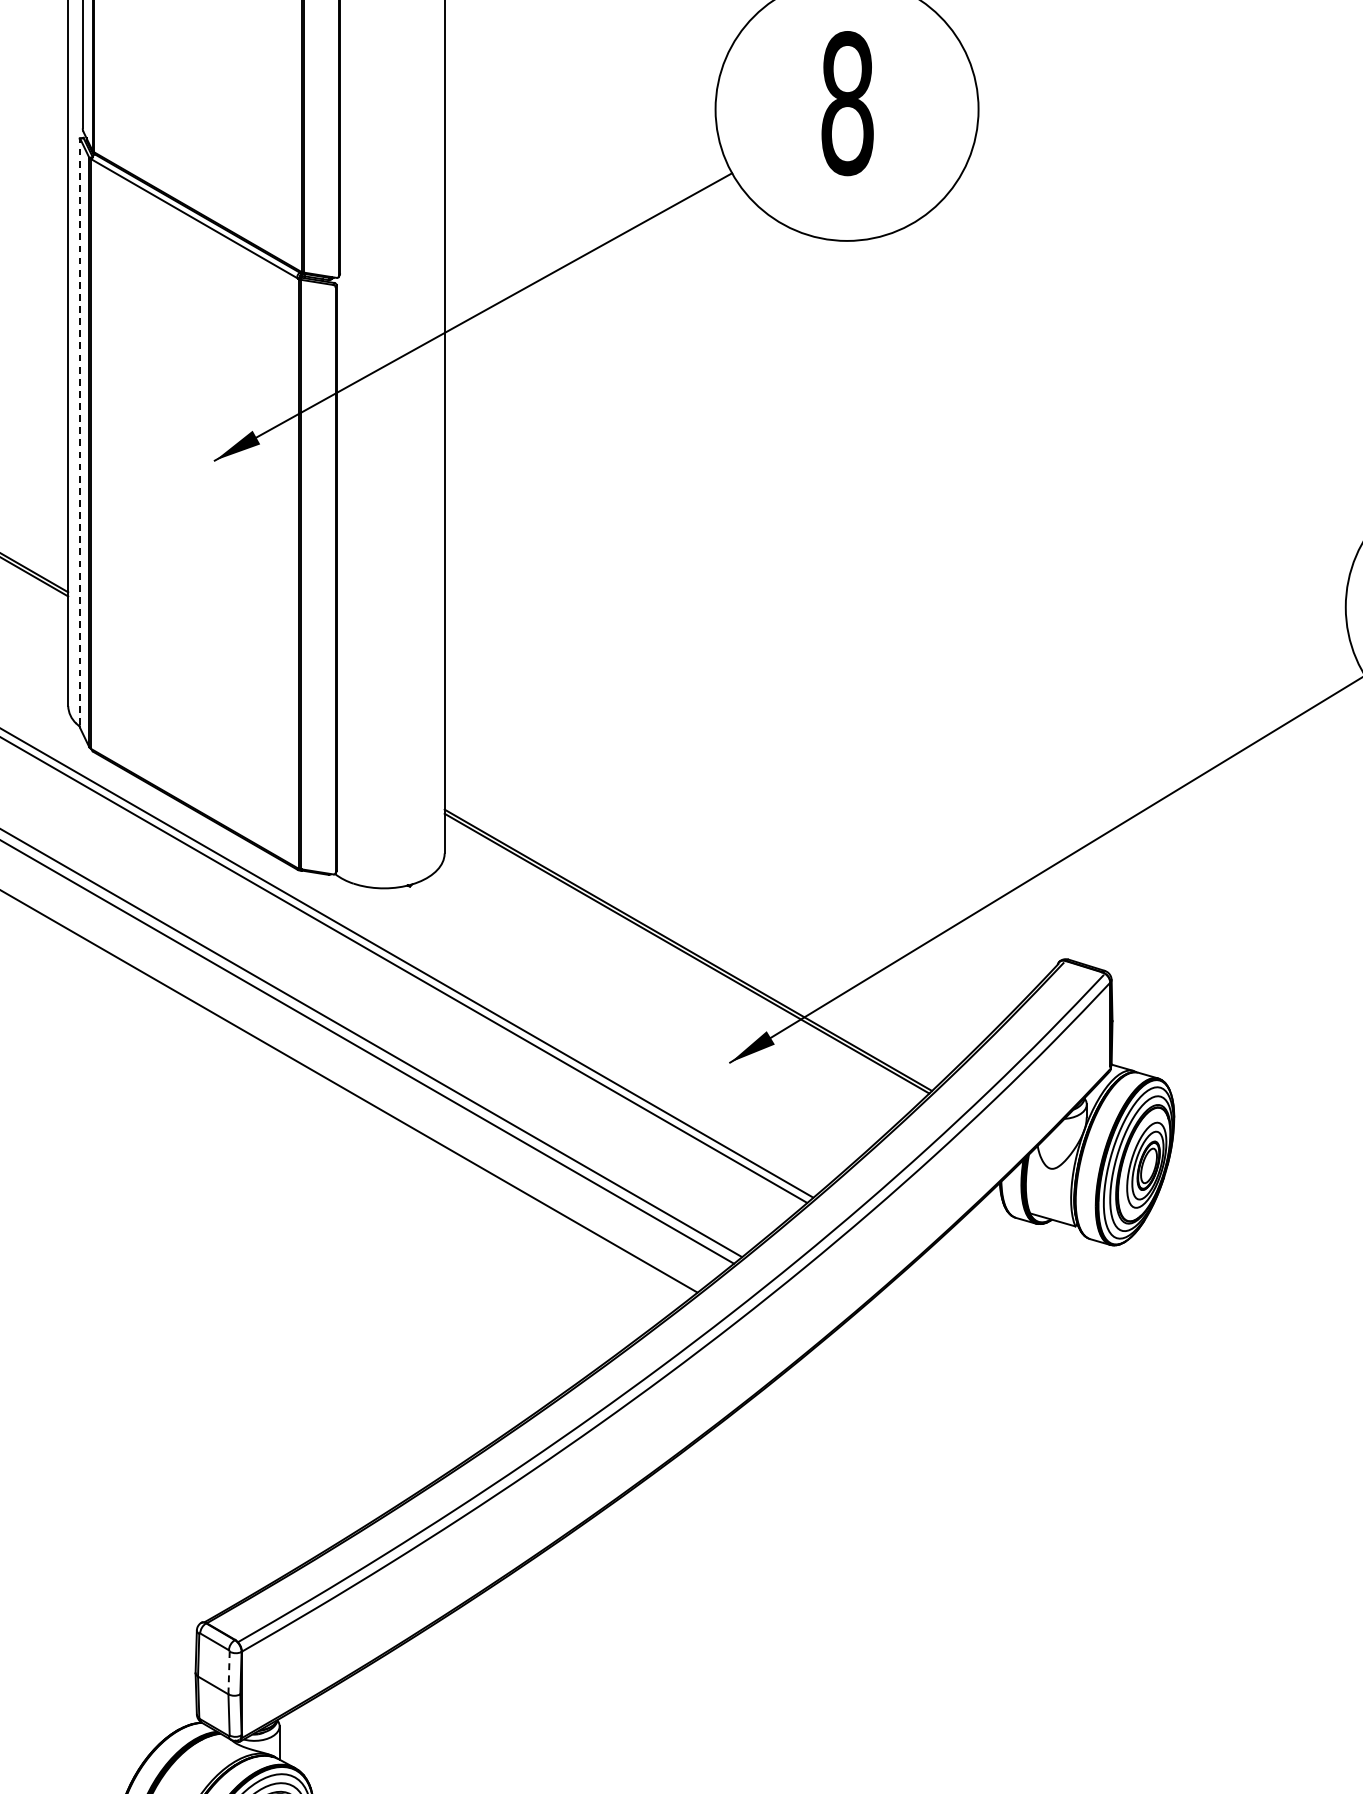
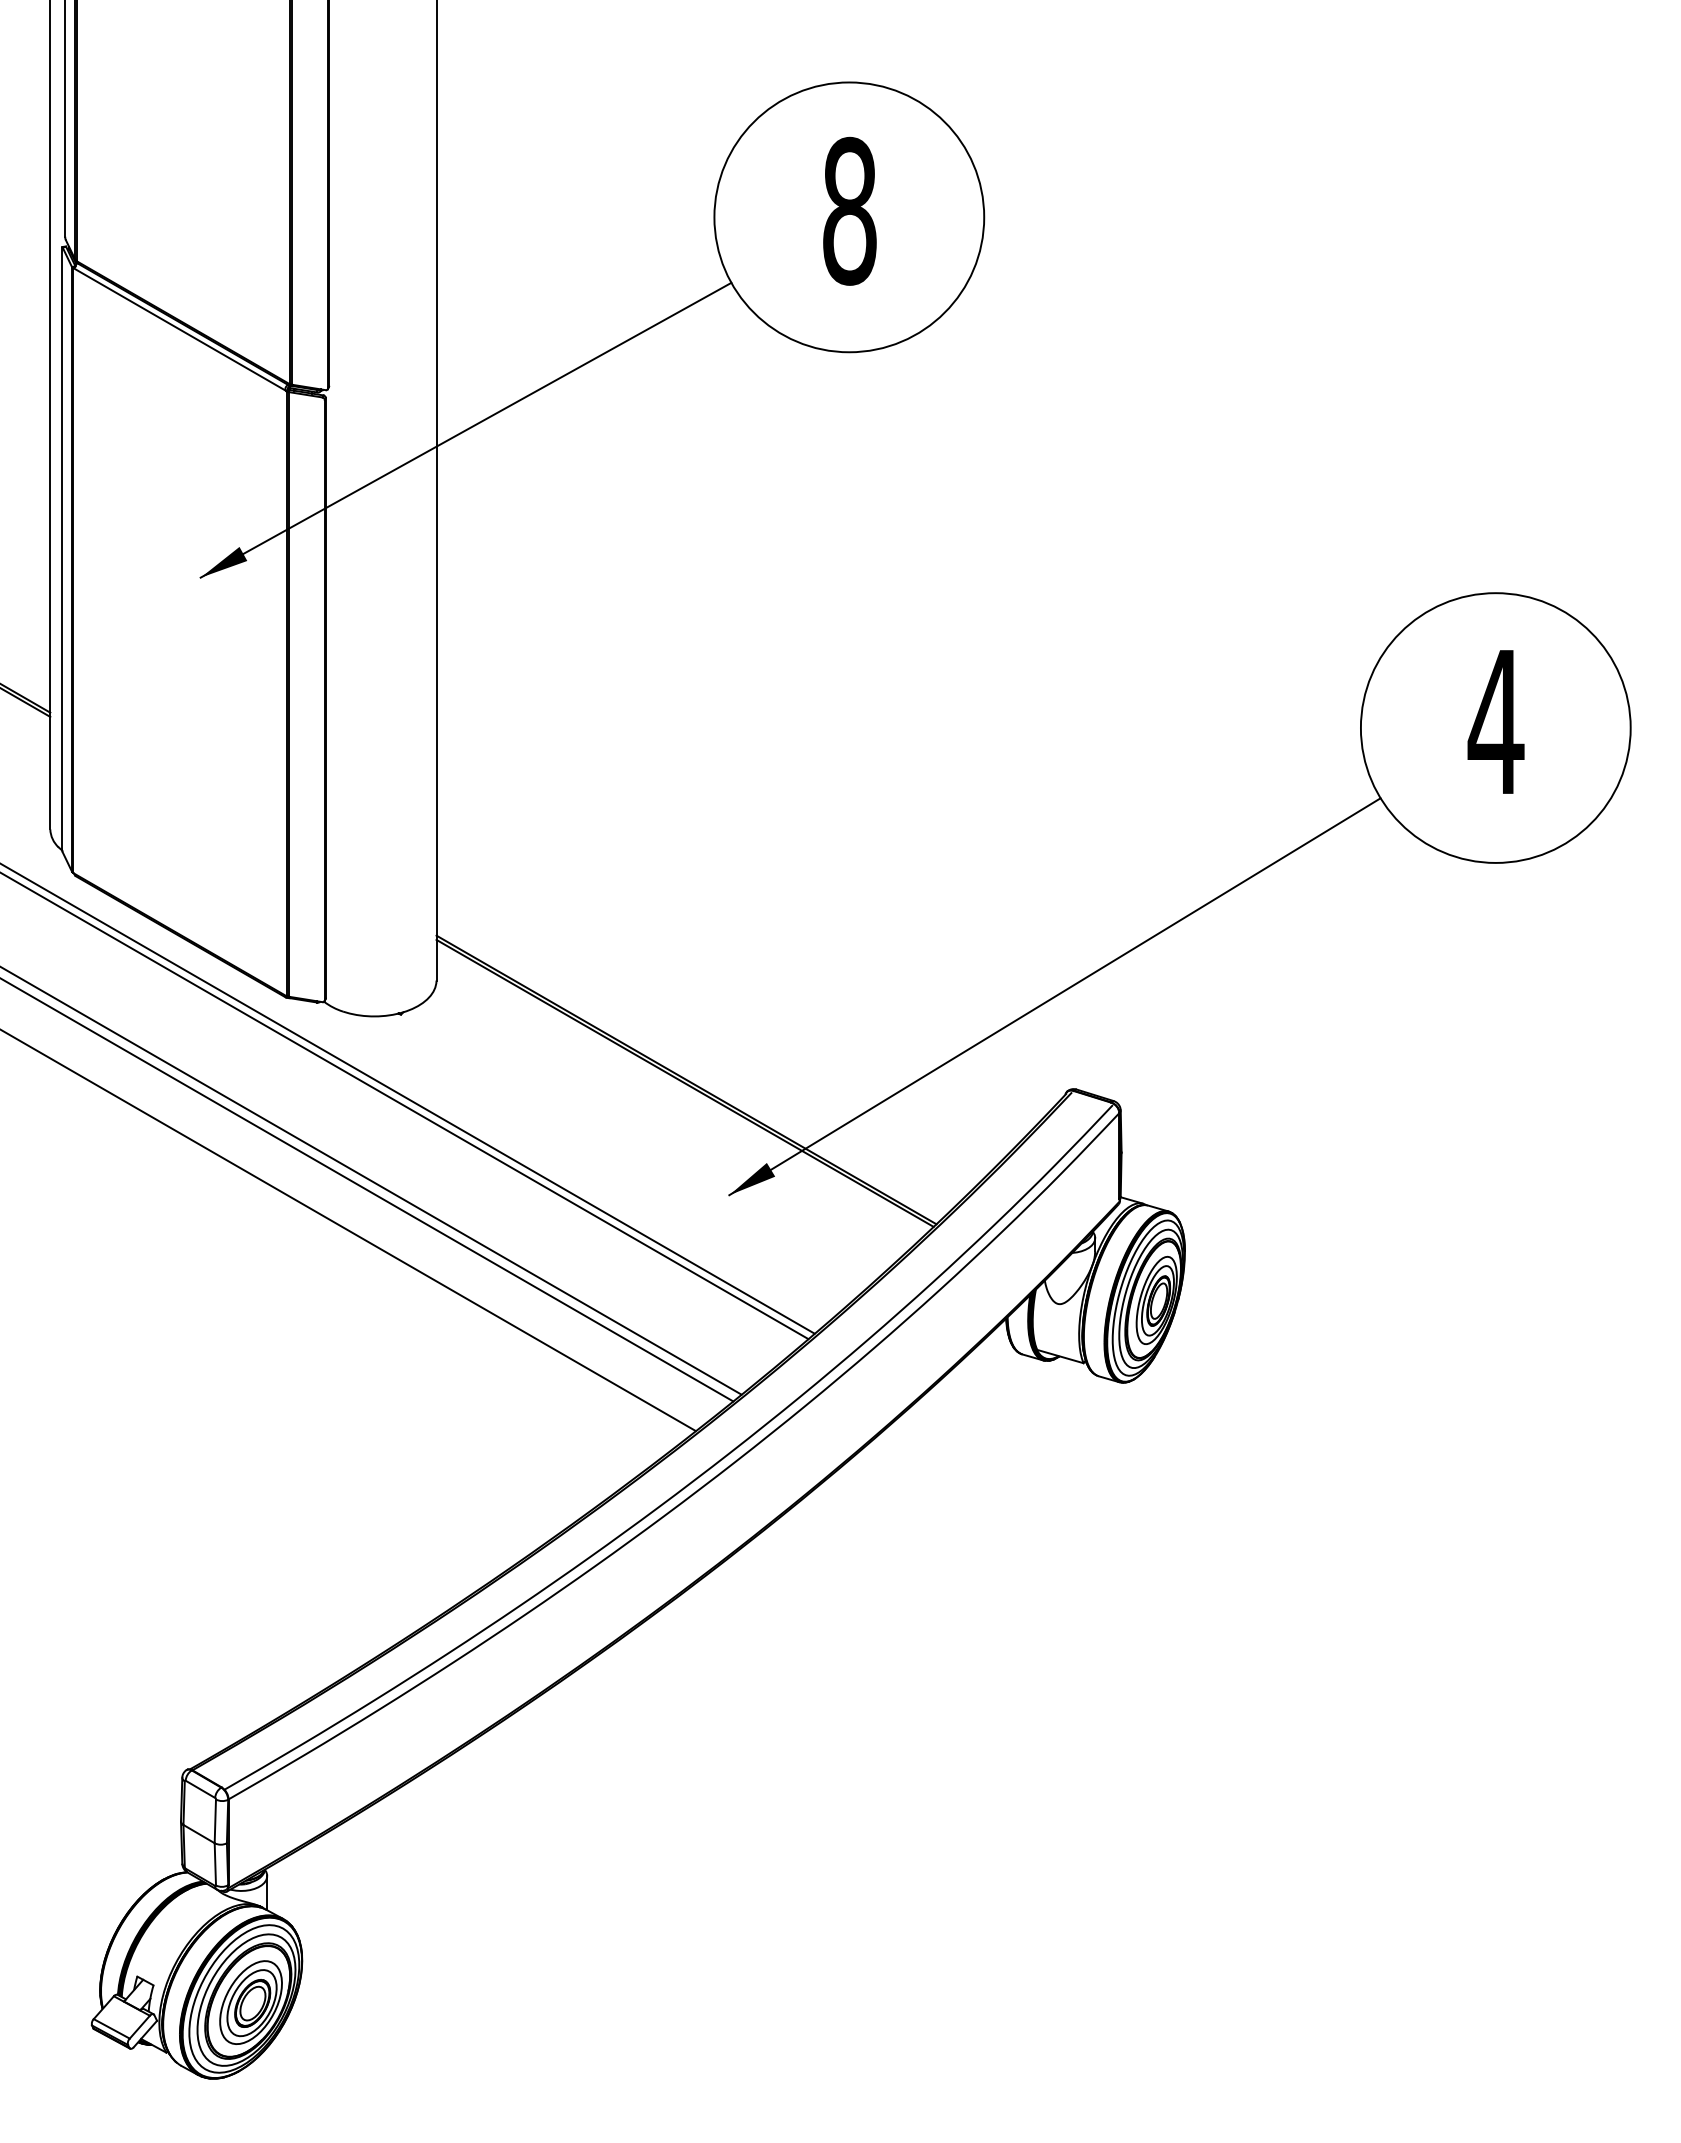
line: (79, 431) -> (61, 547), dashed -> solid
line: (229, 1673) -> (215, 1821), dashed -> solid

